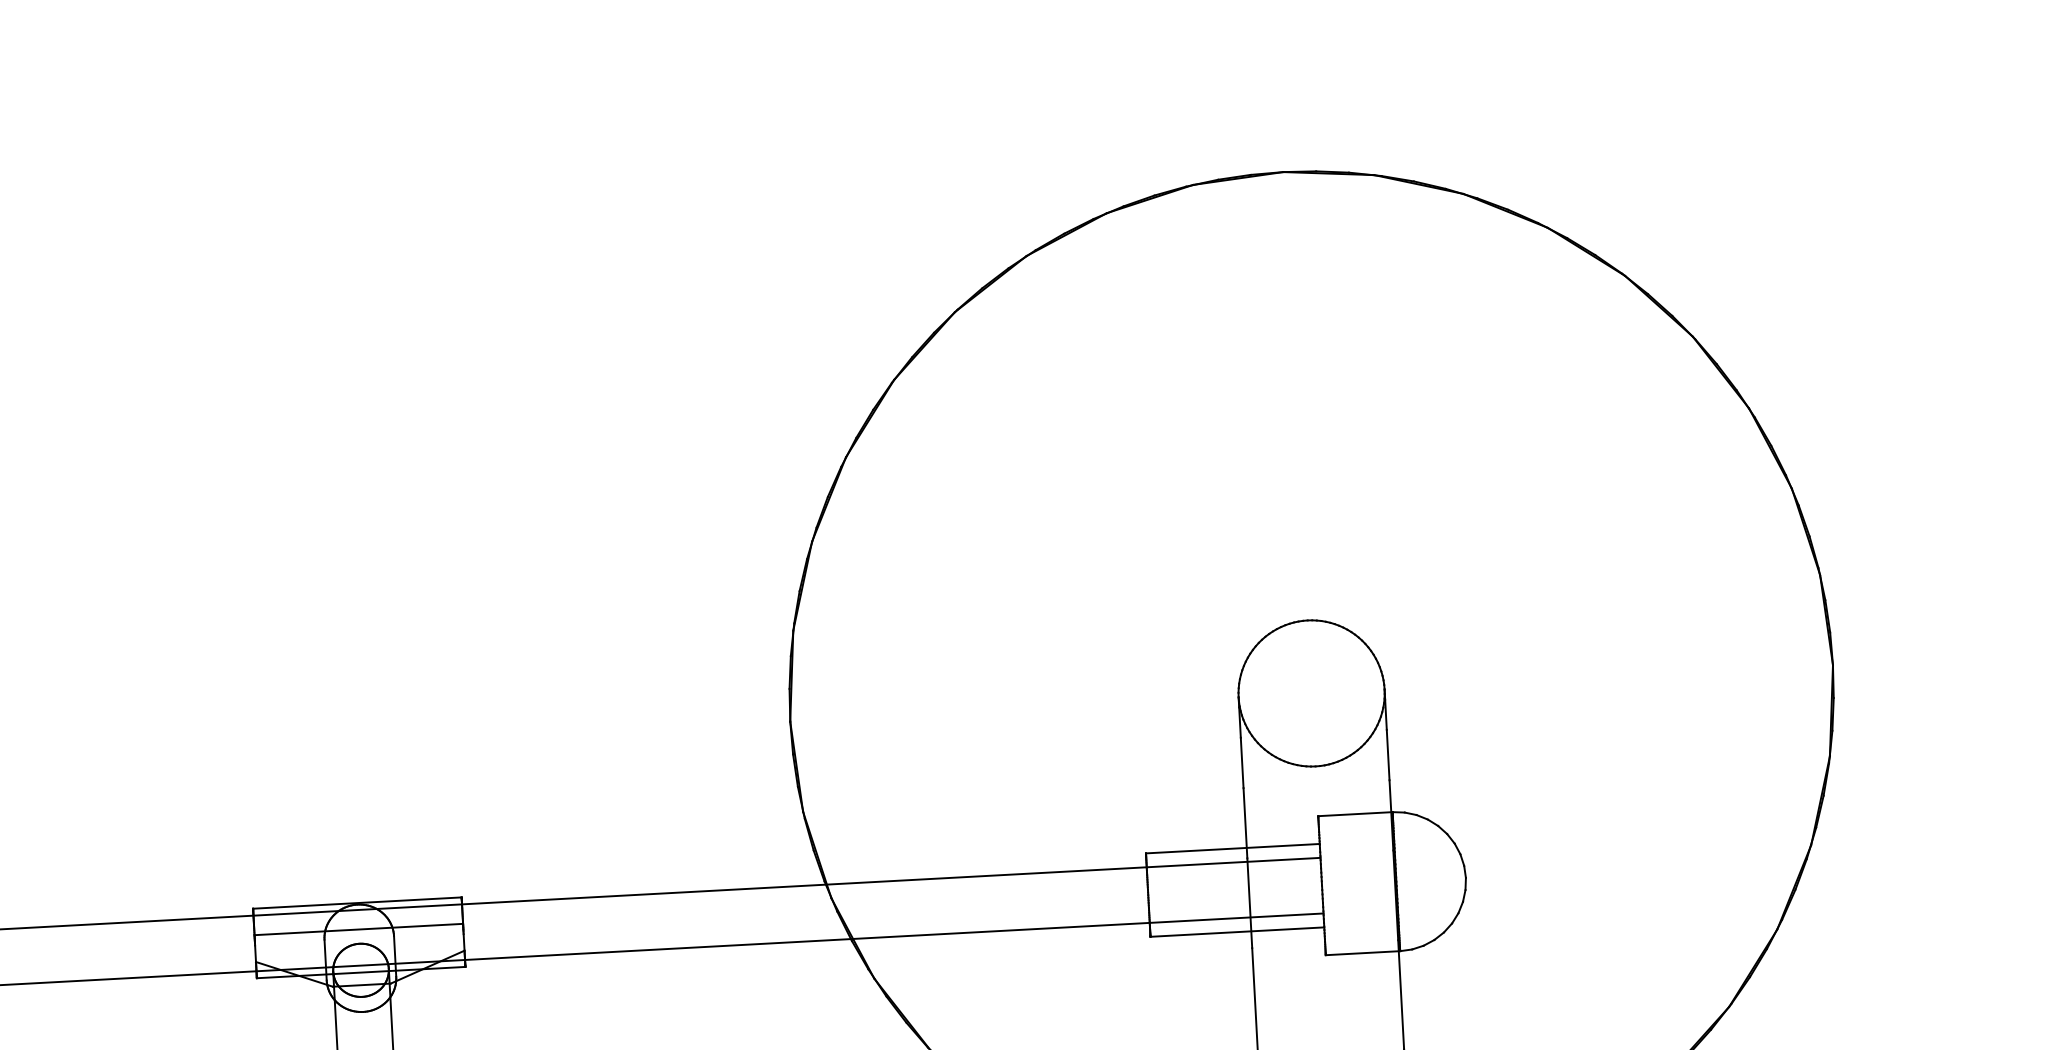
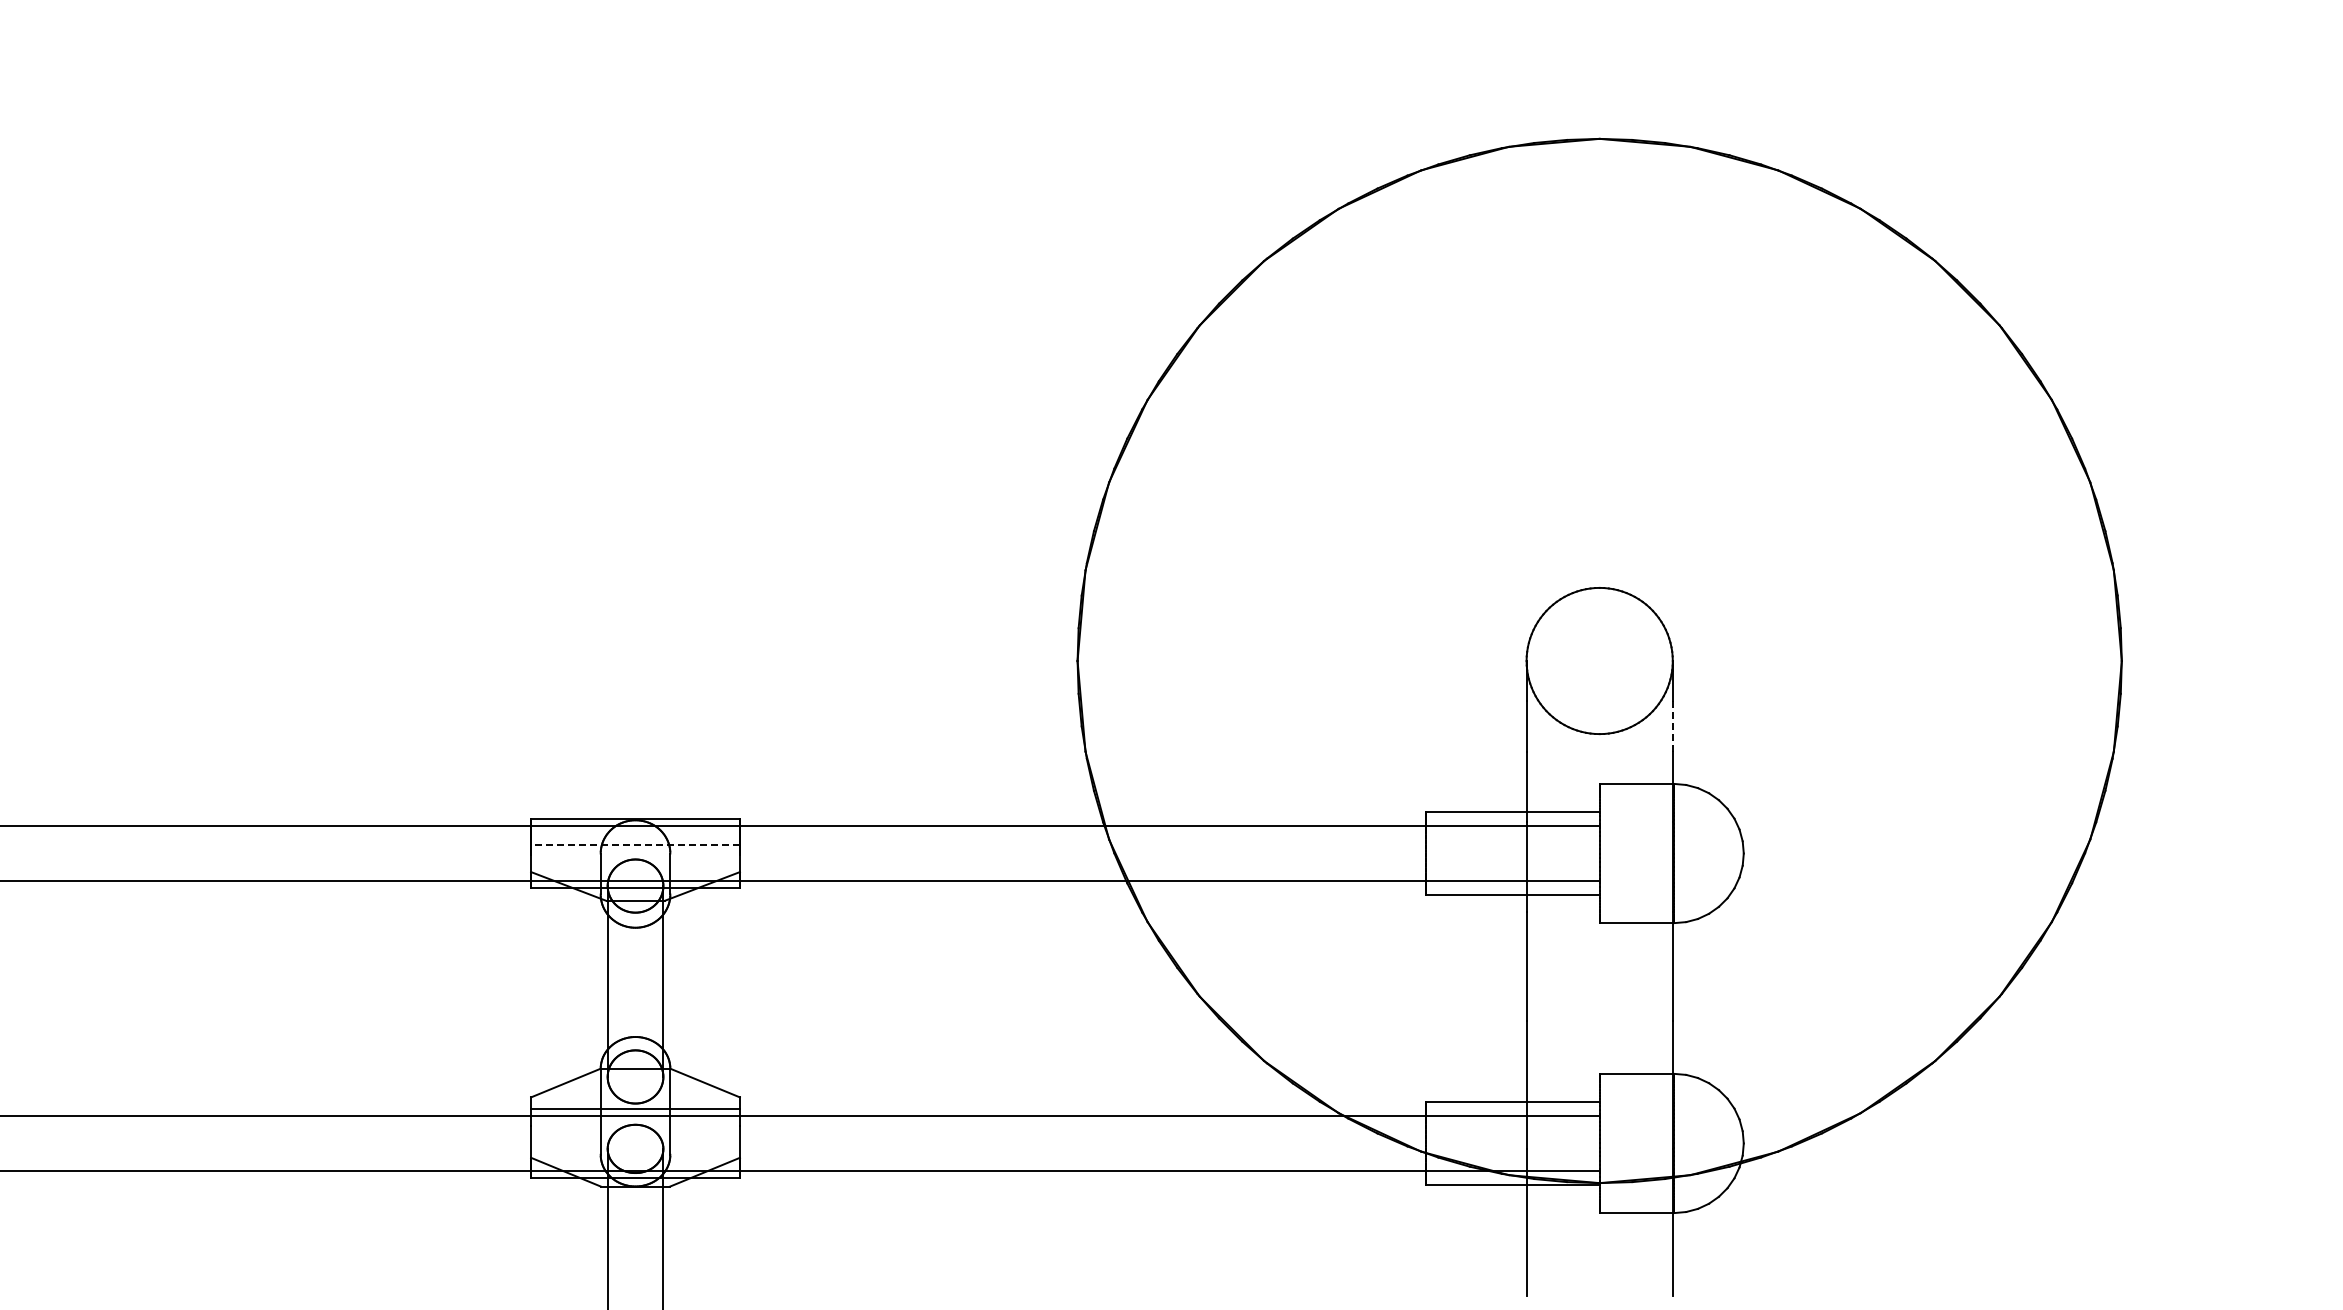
line: (1387, 754) -> (1672, 726), solid -> dashed
line: (358, 929) -> (635, 845), solid -> dashed

